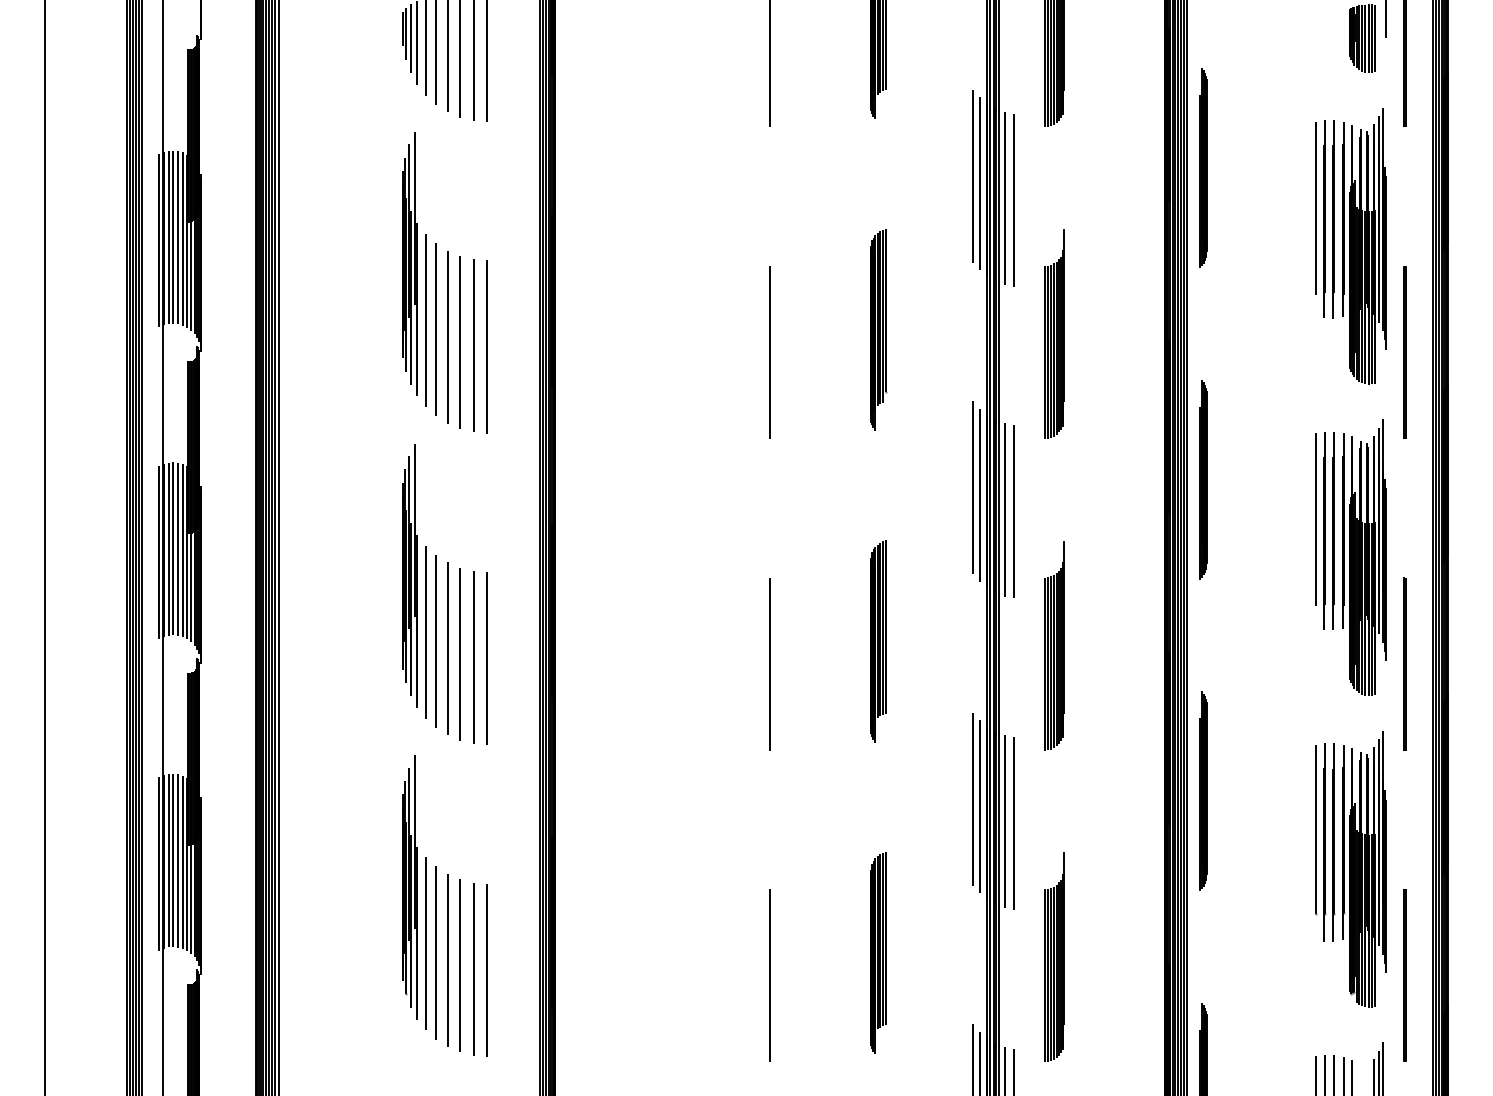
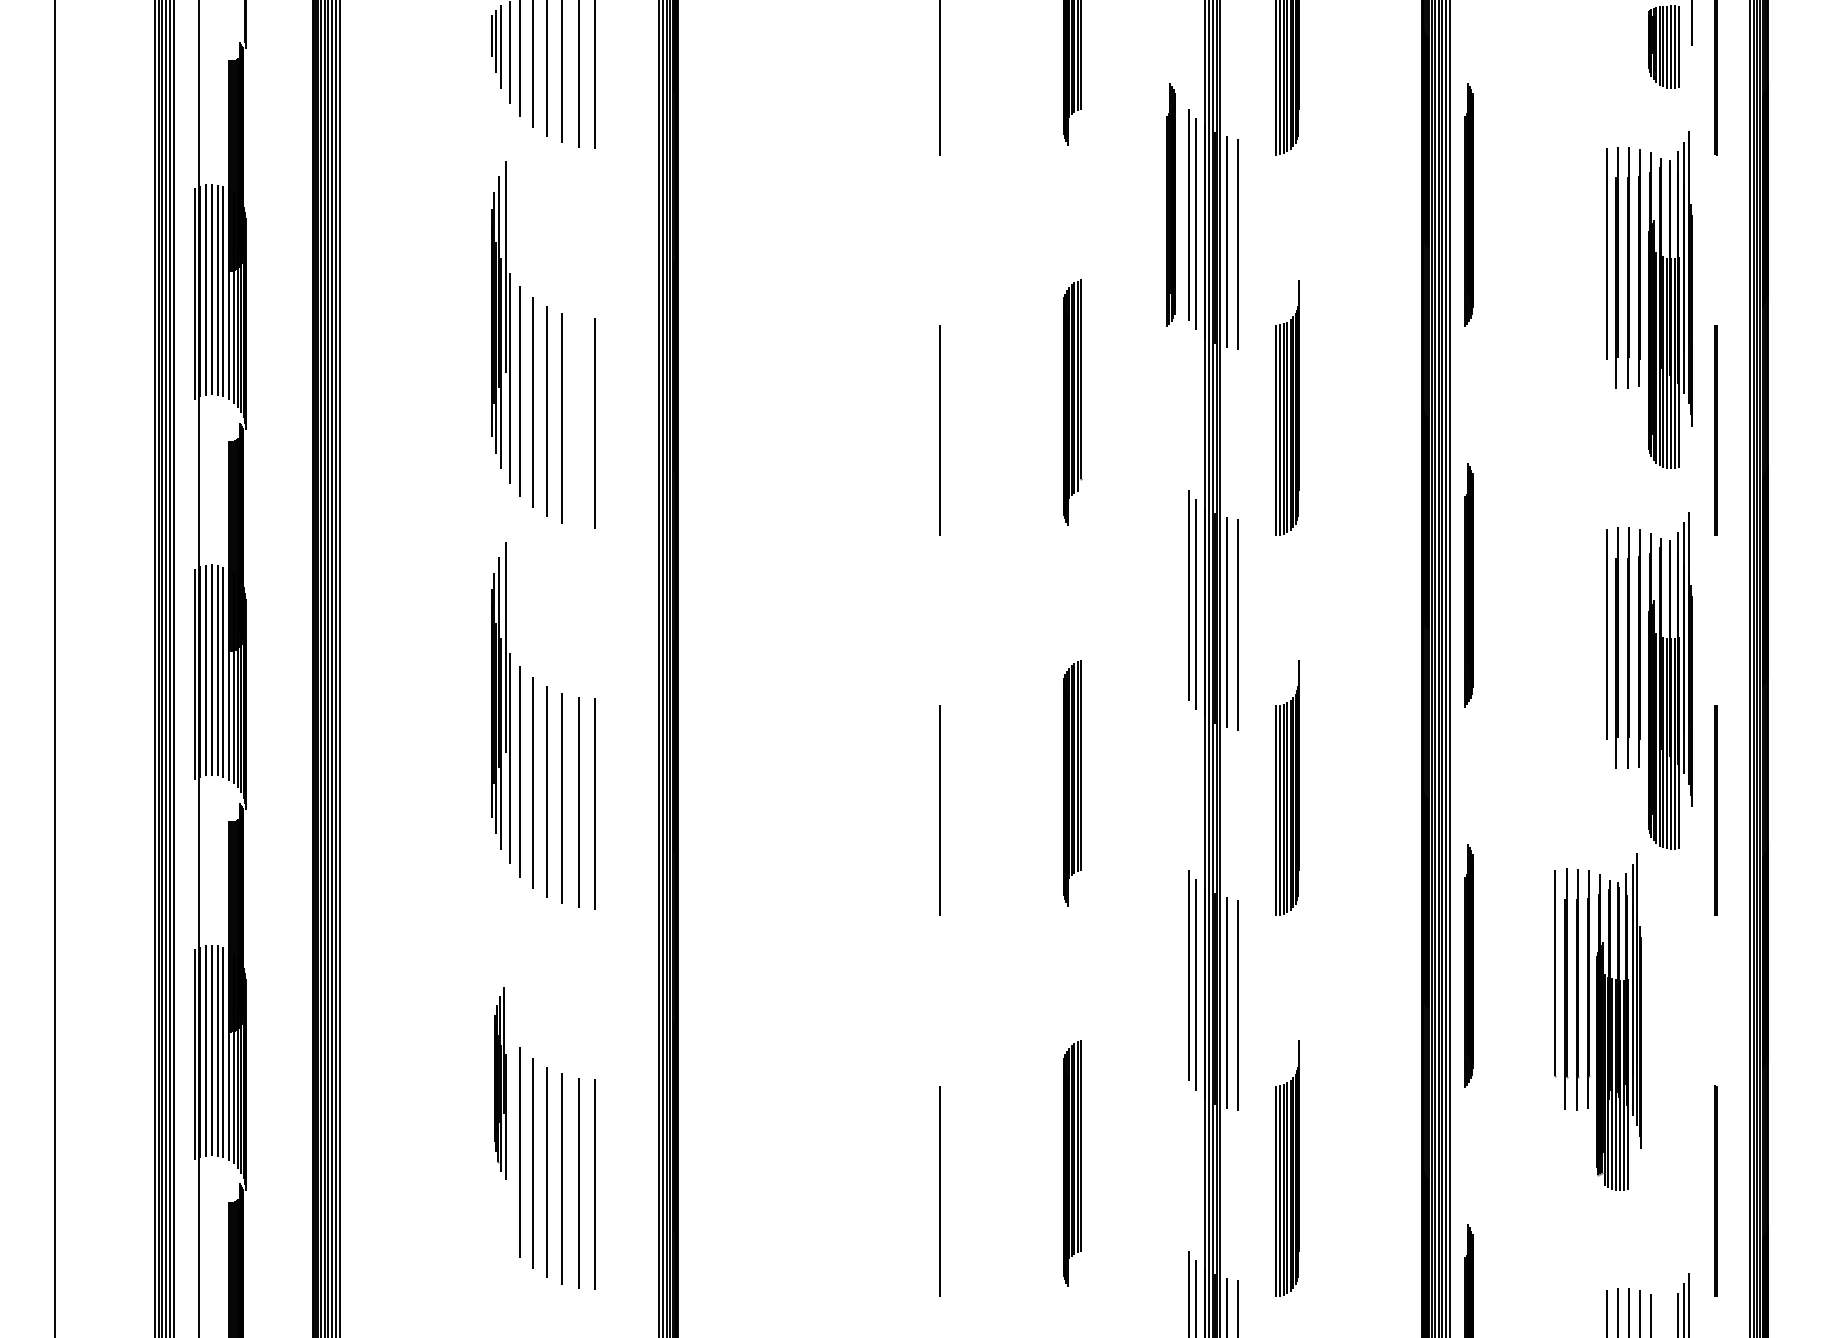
part: (959, 167) -> (1171, 204), added
line: (473, 345) -> (578, 421), removed
part: (1350, 869) -> (1597, 1022), moved
part: (409, 887) -> (500, 1083), size x0.6

